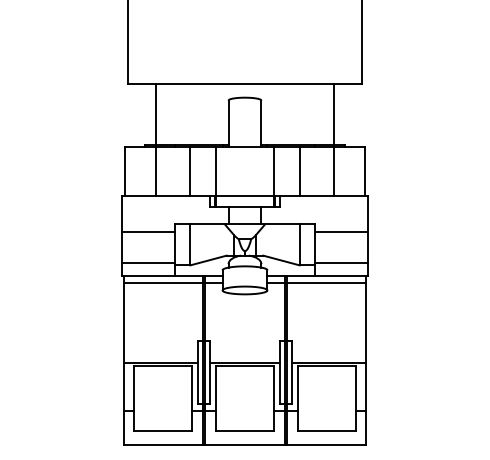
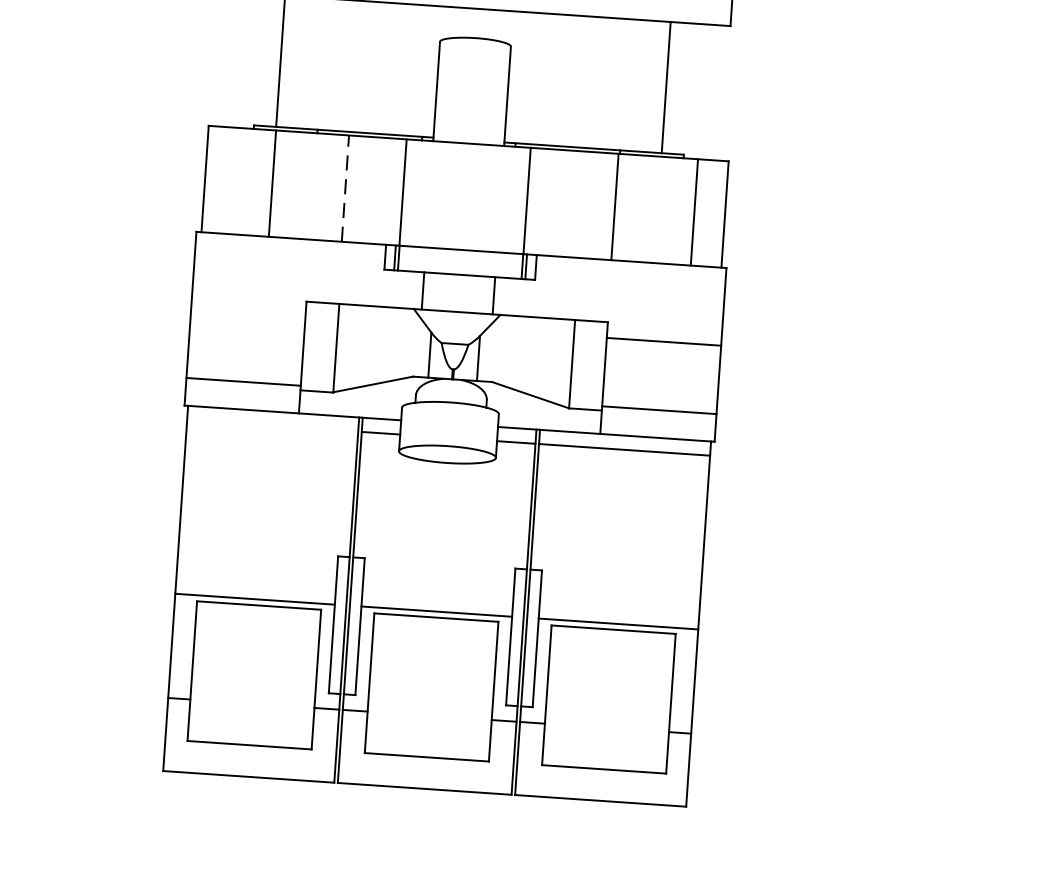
line: (300, 170) -> (615, 205), moved
line: (334, 170) -> (695, 211), moved
line: (189, 171) -> (345, 189), solid -> dashed
line: (148, 231) -> (247, 312), removed
line: (163, 282) -> (272, 425), removed

